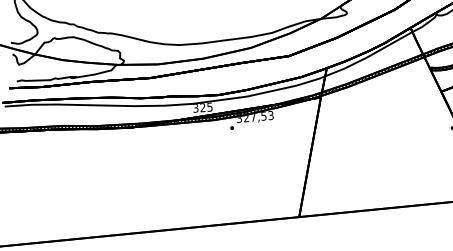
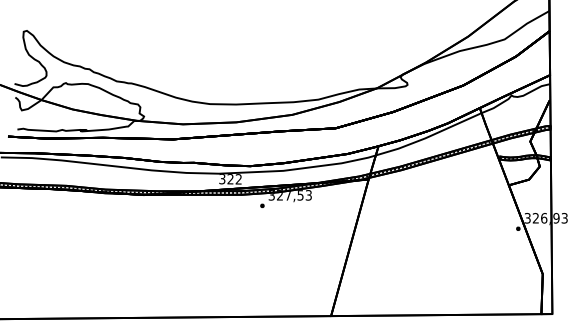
text: (209, 107) -> (238, 179), 325 -> 322

